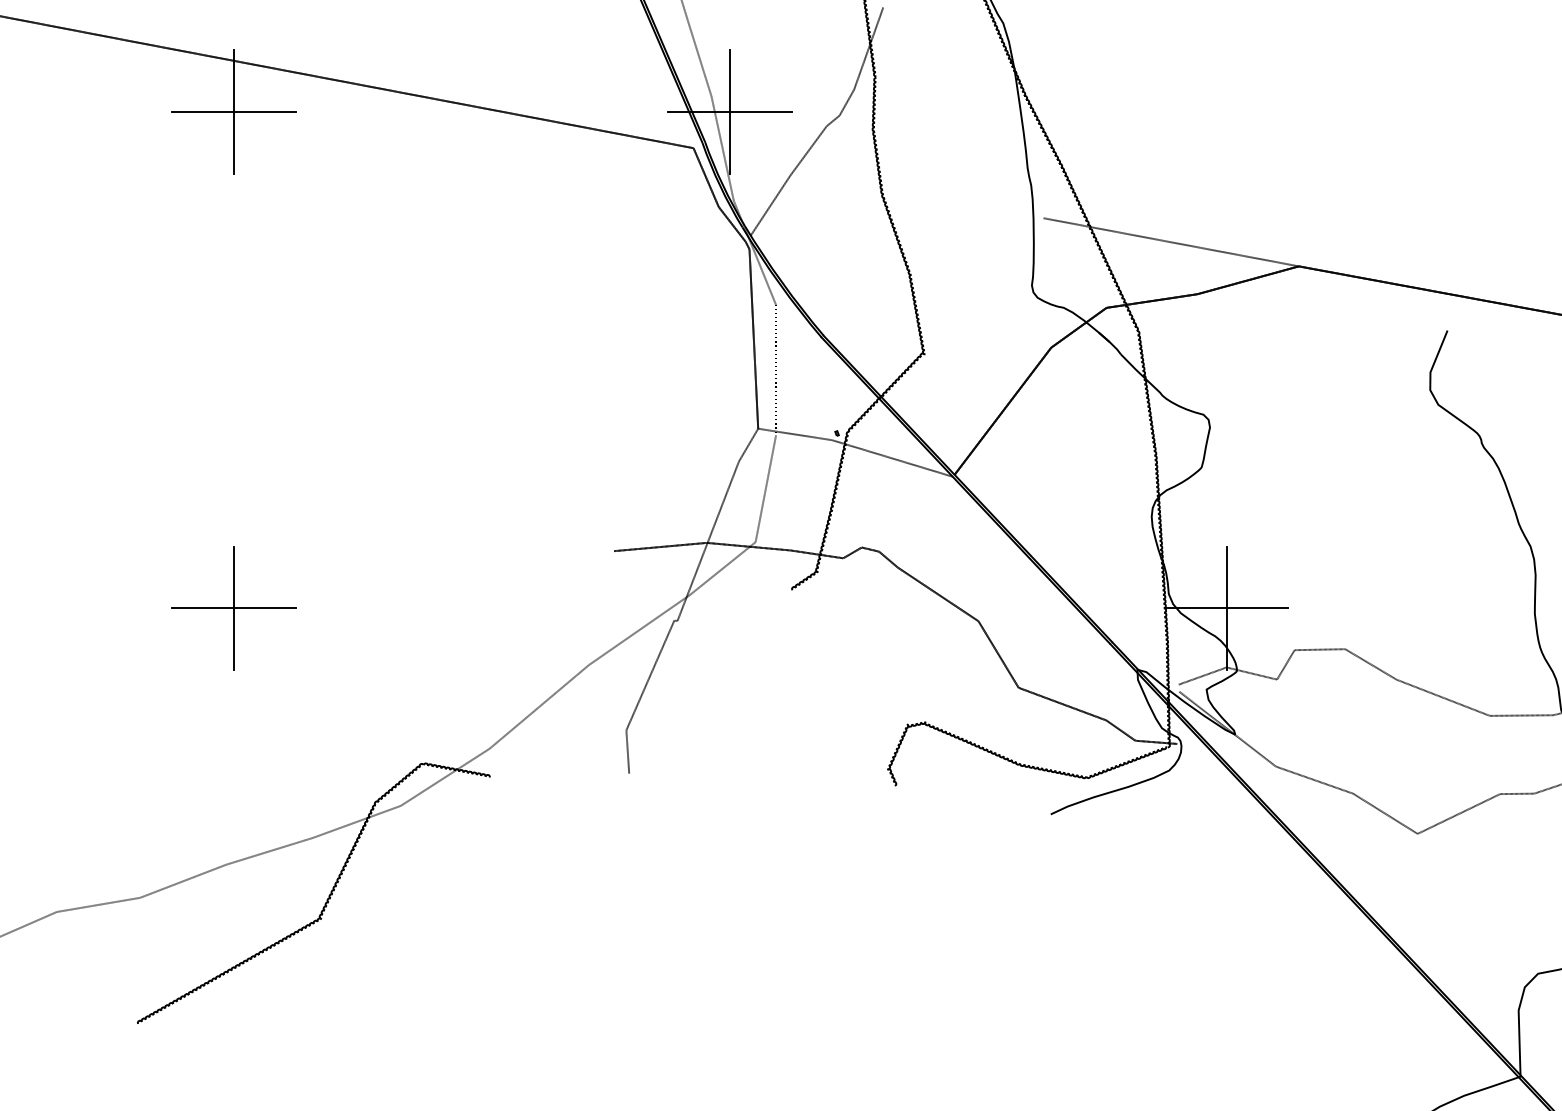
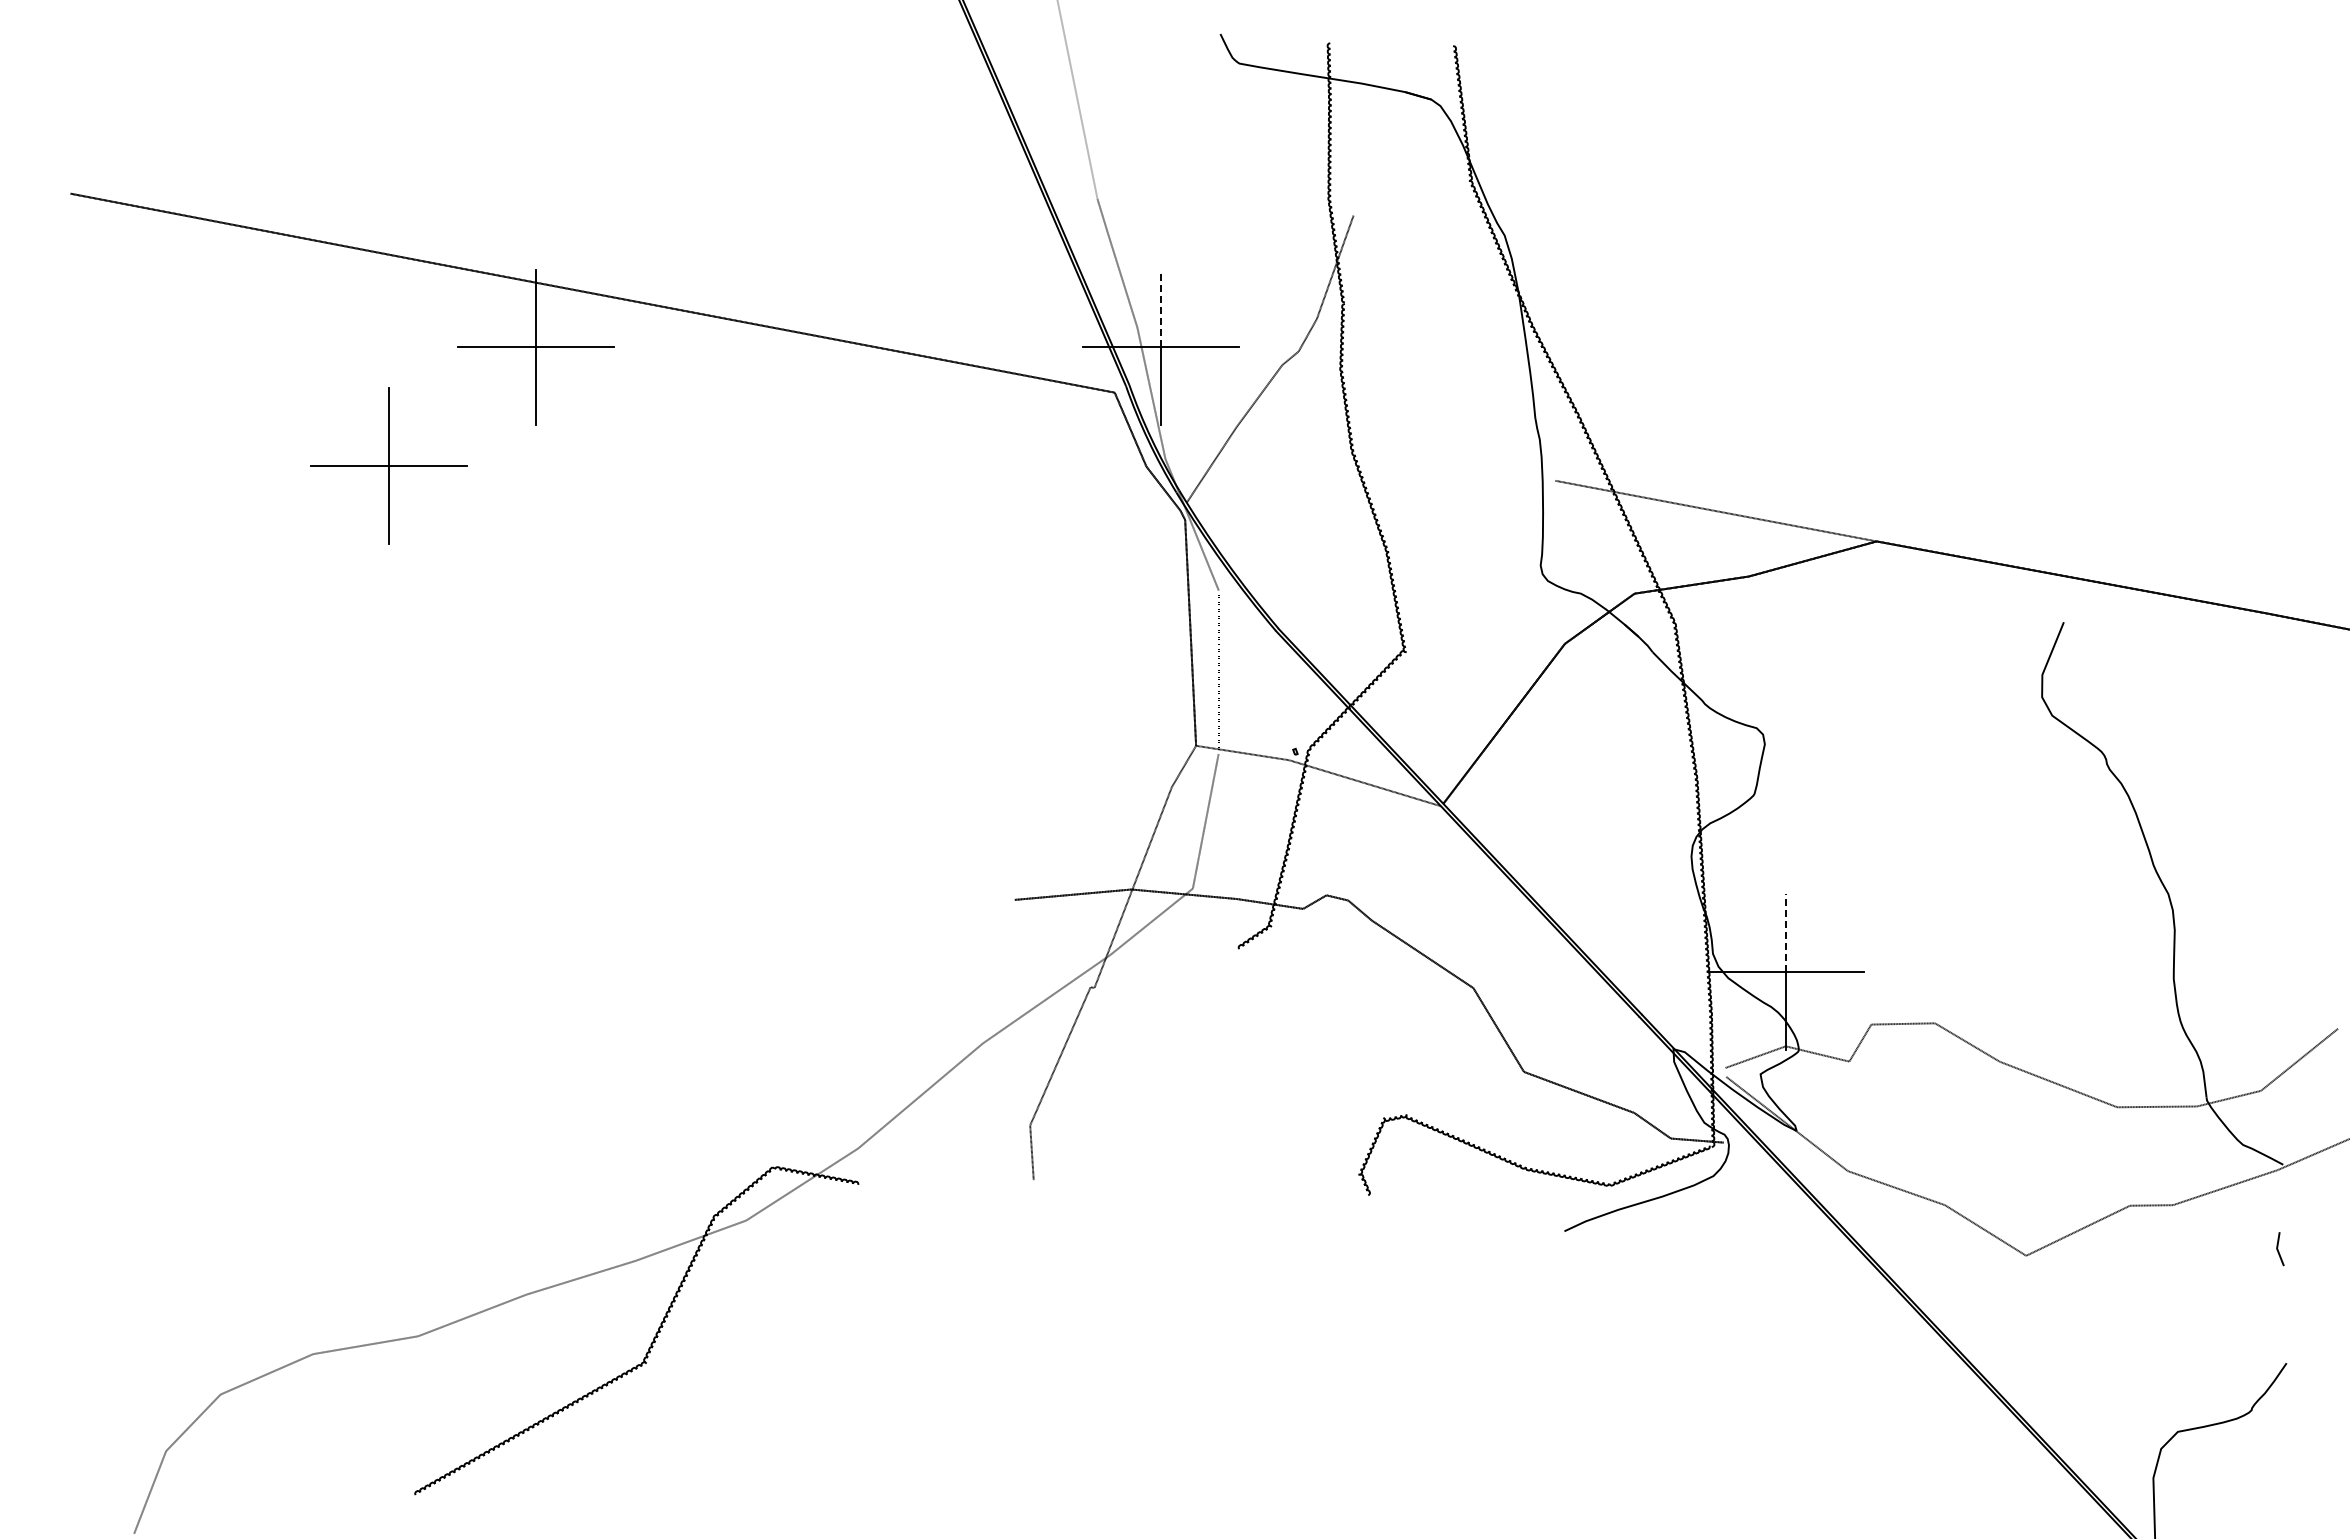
line: (729, 81) -> (1160, 308), solid -> dashed
line: (1226, 577) -> (1785, 933), solid -> dashed
part: (233, 608) -> (388, 465), moved

